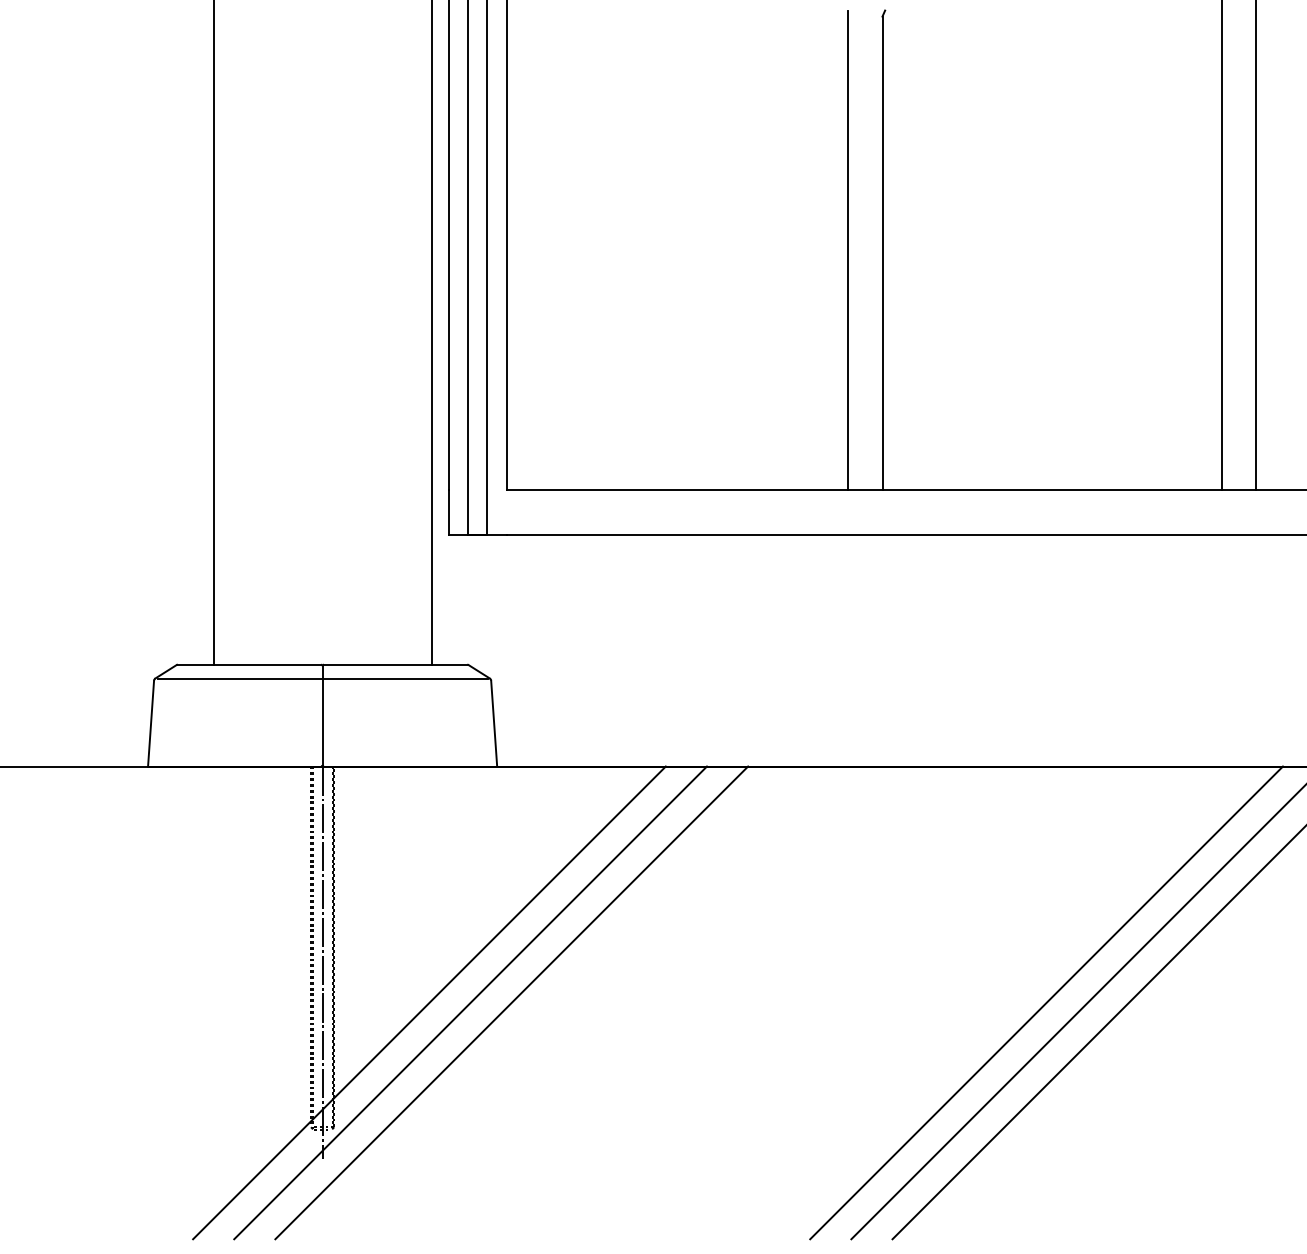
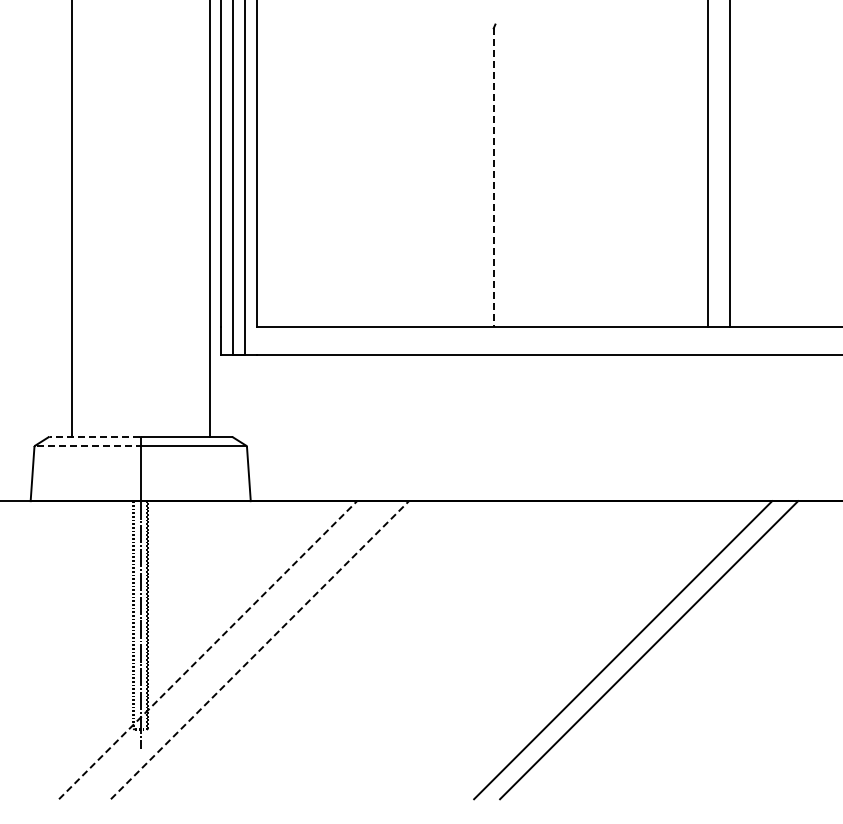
line: (847, 250) -> (471, 175), removed
line: (882, 254) -> (493, 178), solid -> dashed
line: (249, 663) -> (94, 436), solid -> dashed
line: (241, 679) -> (89, 446), solid -> dashed
line: (430, 1003) -> (208, 650), solid -> dashed
line: (471, 1003) -> (234, 650), removed
line: (510, 1003) -> (259, 650), solid -> dashed
line: (1047, 1003) -> (597, 650), removed

